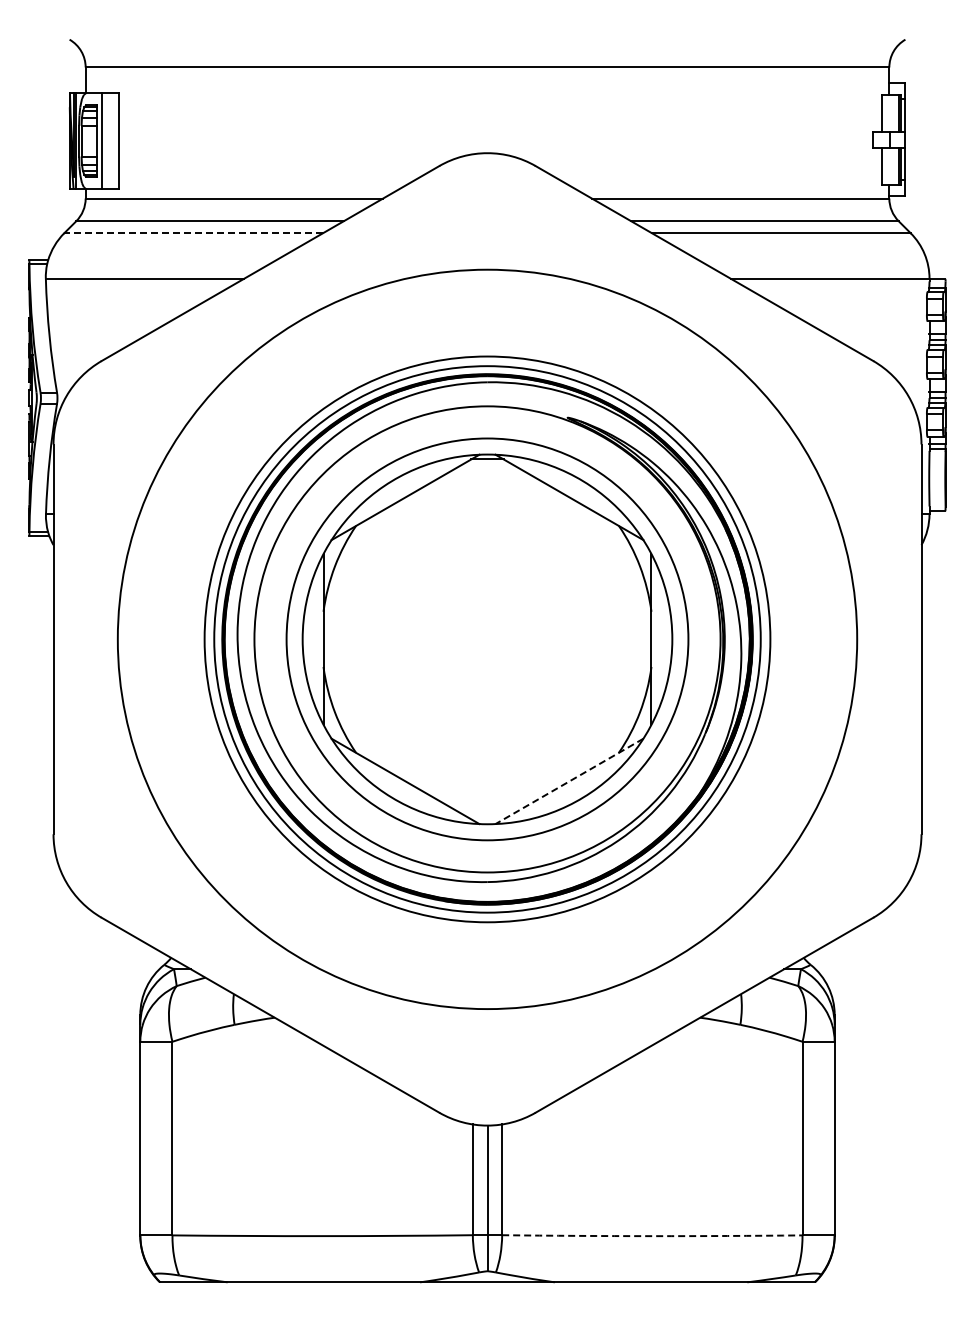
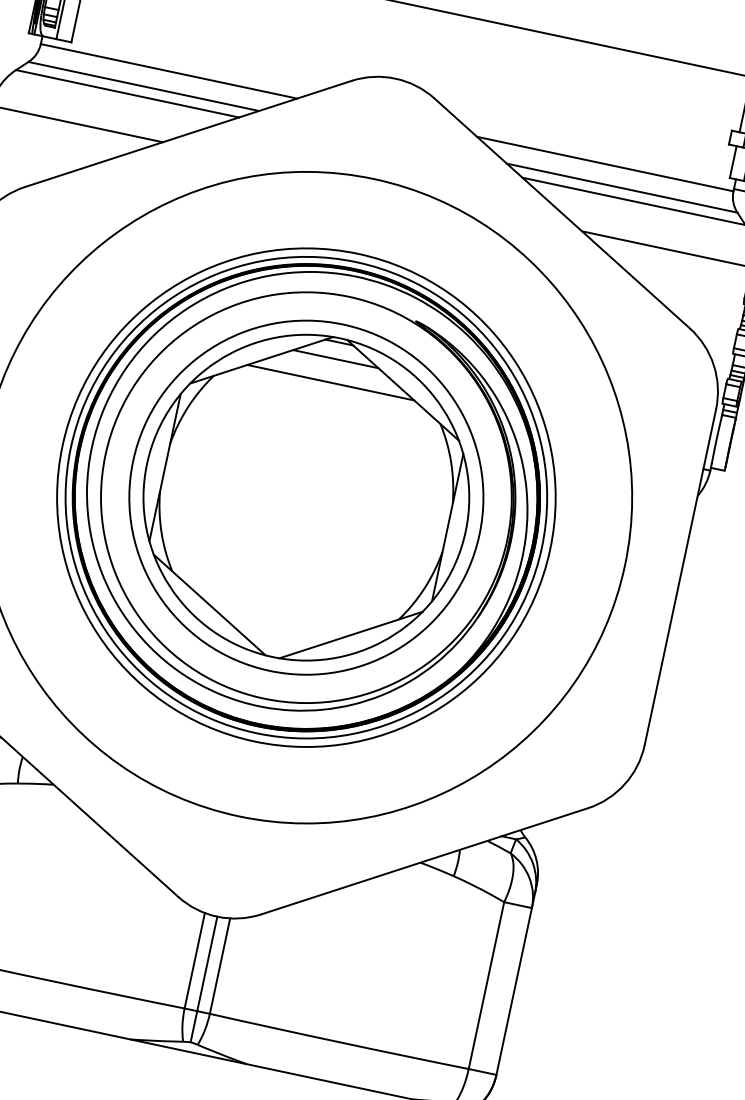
line: (193, 233) -> (127, 94), dashed -> solid
line: (487, 478) -> (335, 359), added
line: (487, 506) -> (330, 383), added
line: (569, 781) -> (351, 635), dashed -> solid
arc: (652, 1236) -> (339, 1042), dashed -> solid

